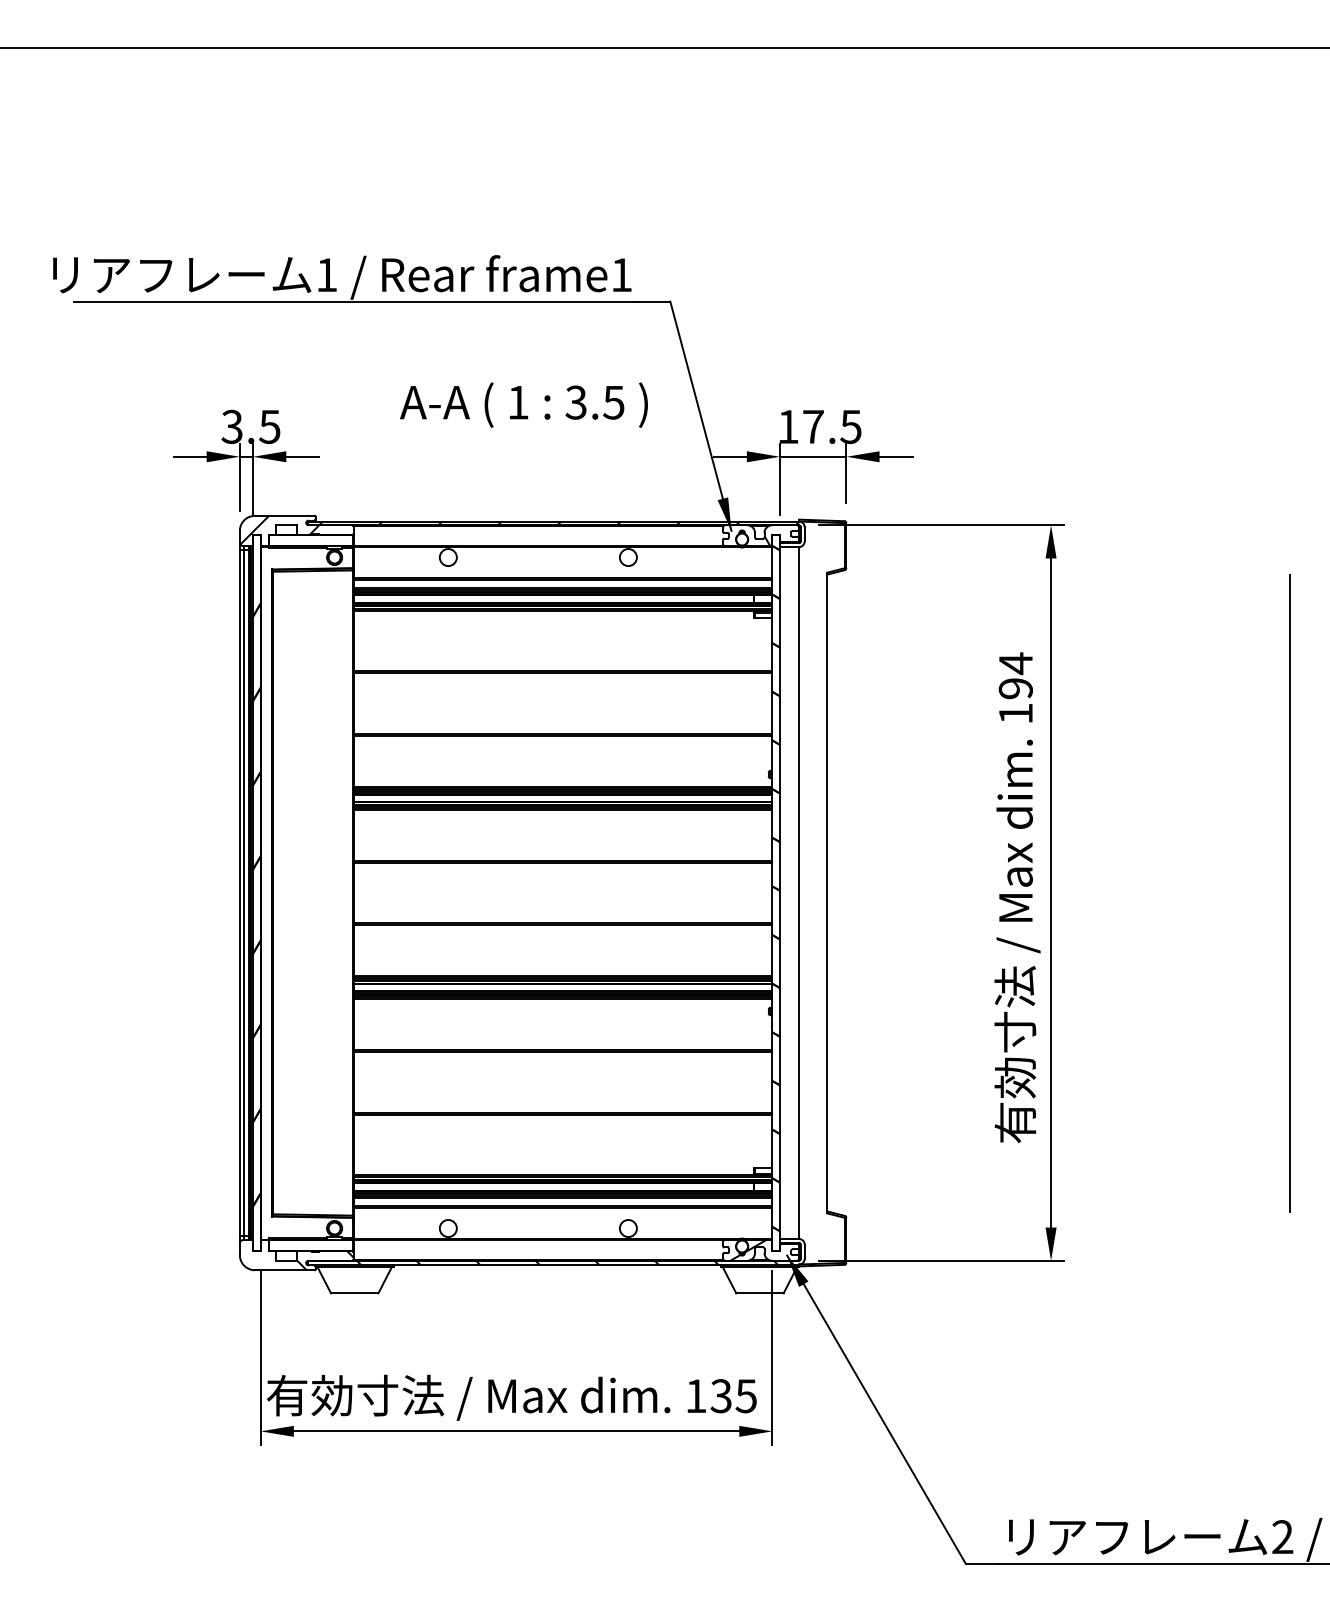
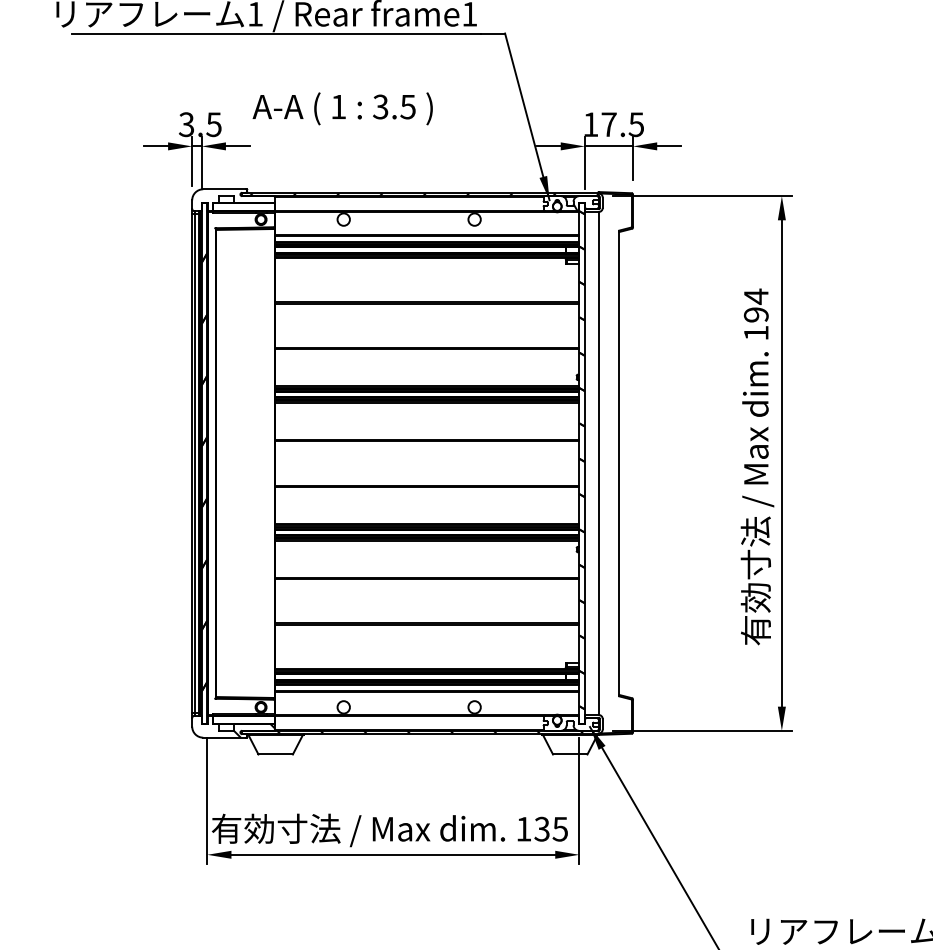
text: (523, 404) -> (342, 108), moved
hatch: (279, 529) -> (221, 199), removed
hatch: (748, 1249) -> (561, 722), removed

